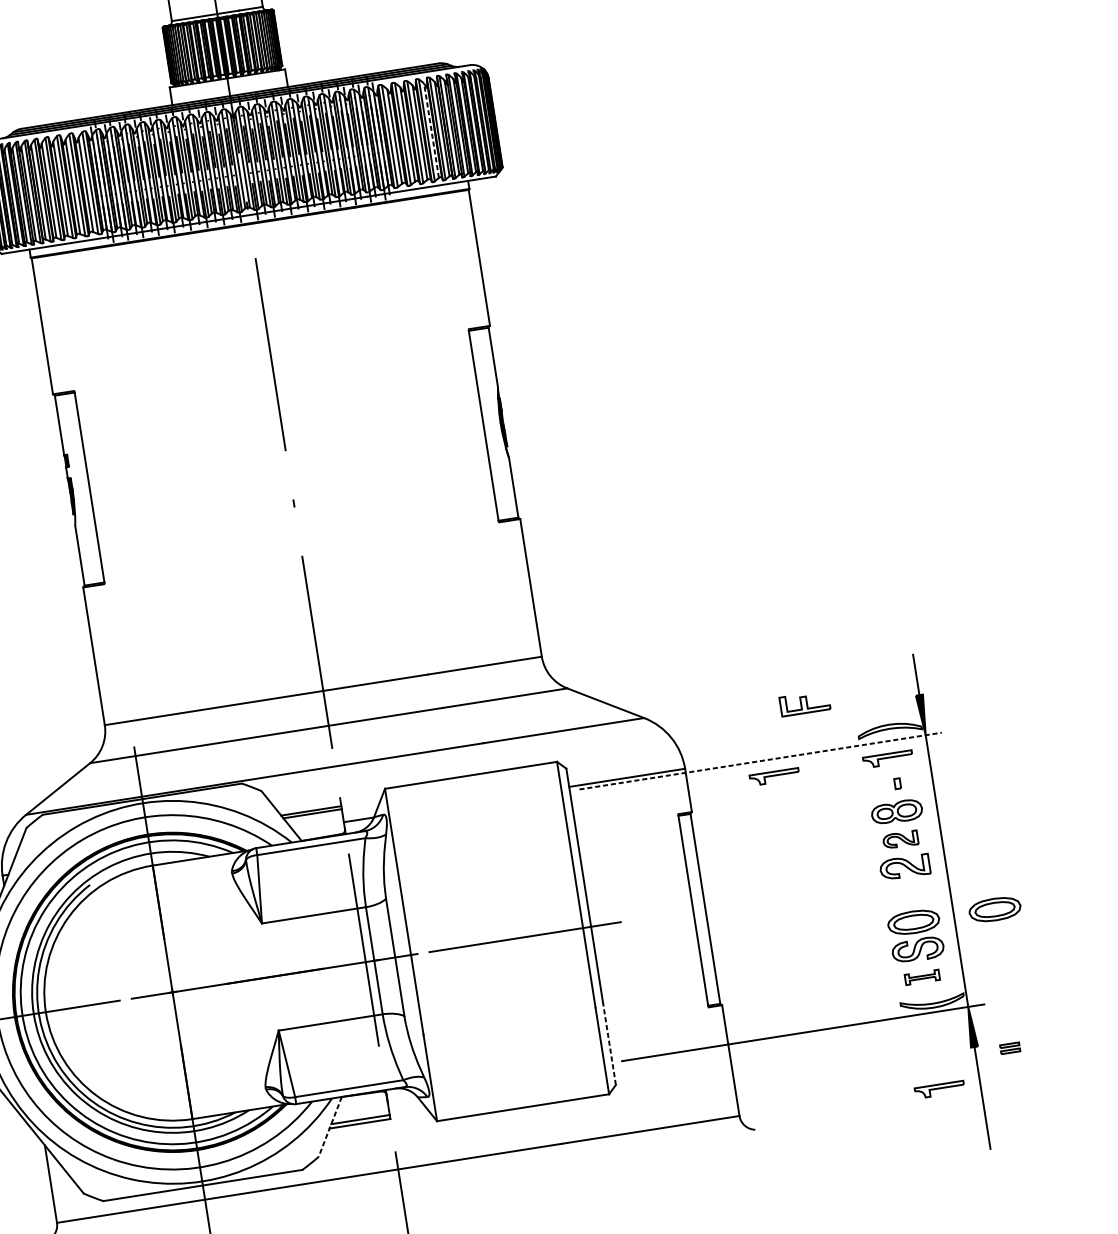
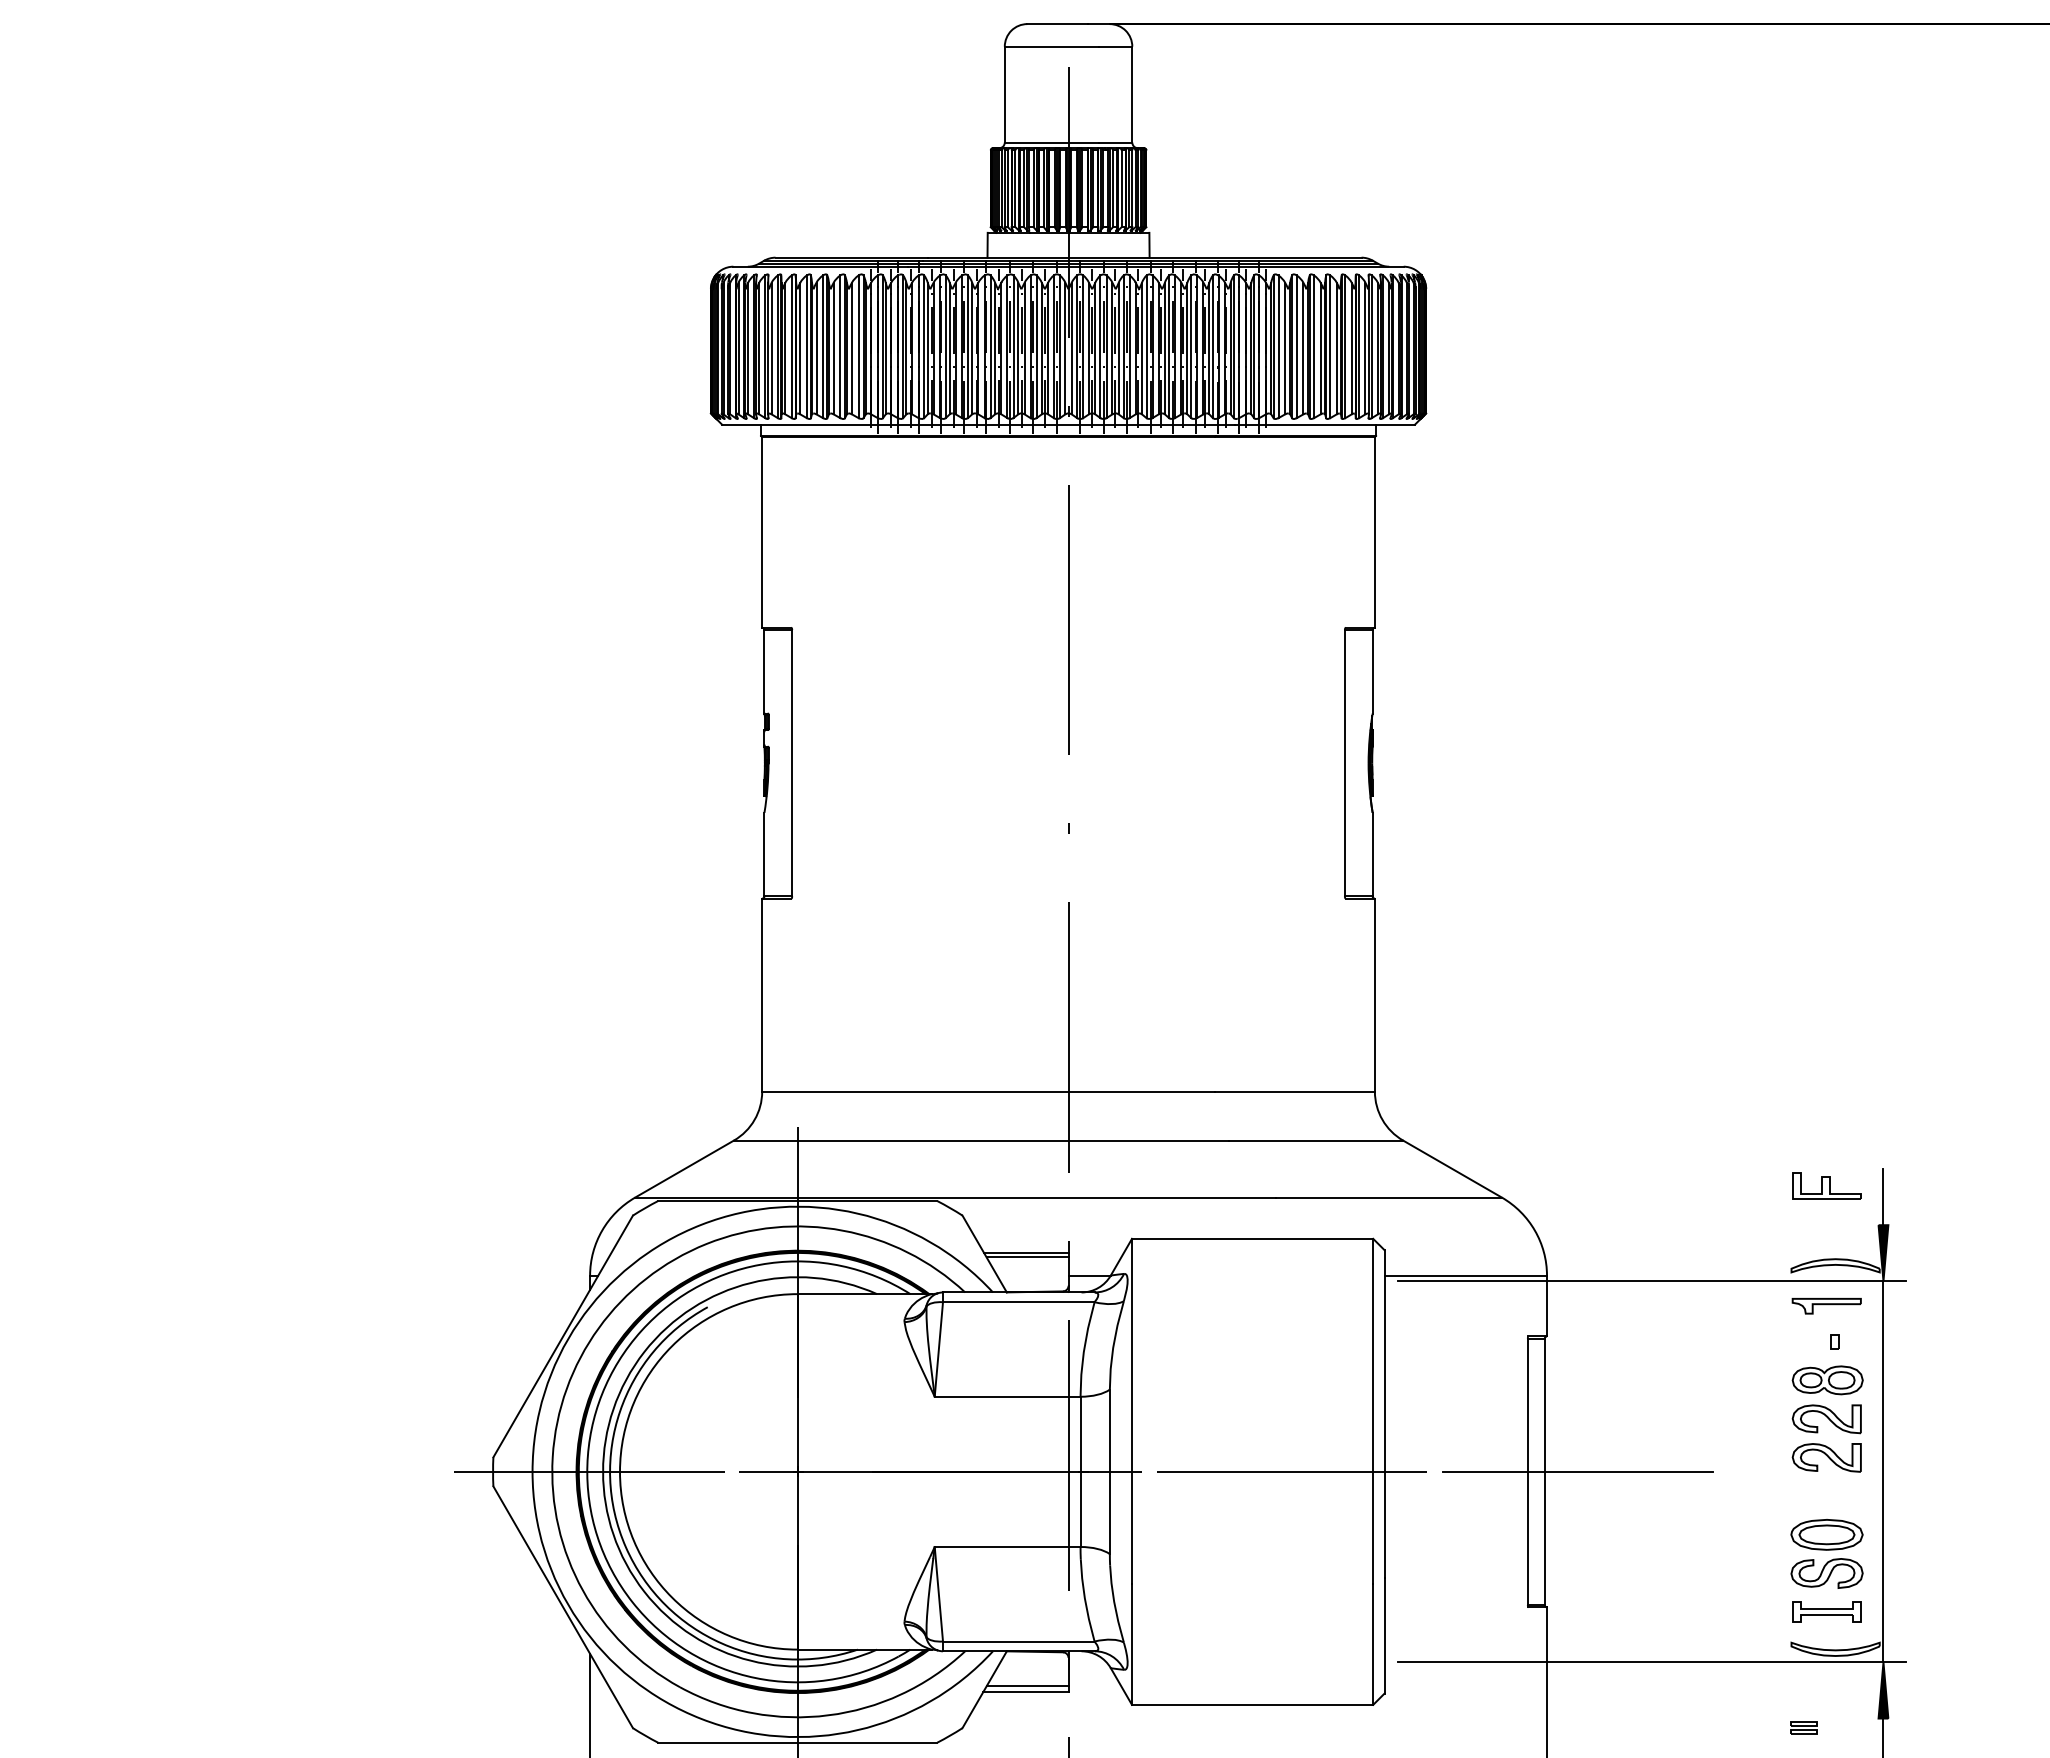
line: (431, 130) -> (1336, 348), dashed -> solid
part: (804, 703) -> (1826, 1185), moved
line: (761, 761) -> (1652, 1281), dashed -> solid
part: (774, 777) -> (1667, 1306), removed
part: (900, 840) -> (1826, 1419), size x1.43
line: (729, 904) -> (1578, 1471), added
part: (994, 909) -> (1940, 1534), removed
part: (921, 977) -> (1826, 1611), size x1.43
line: (609, 1043) -> (1384, 1635), dashed -> solid
part: (1009, 1048) -> (1803, 1727), moved
line: (330, 1127) -> (984, 1690), dashed -> solid

